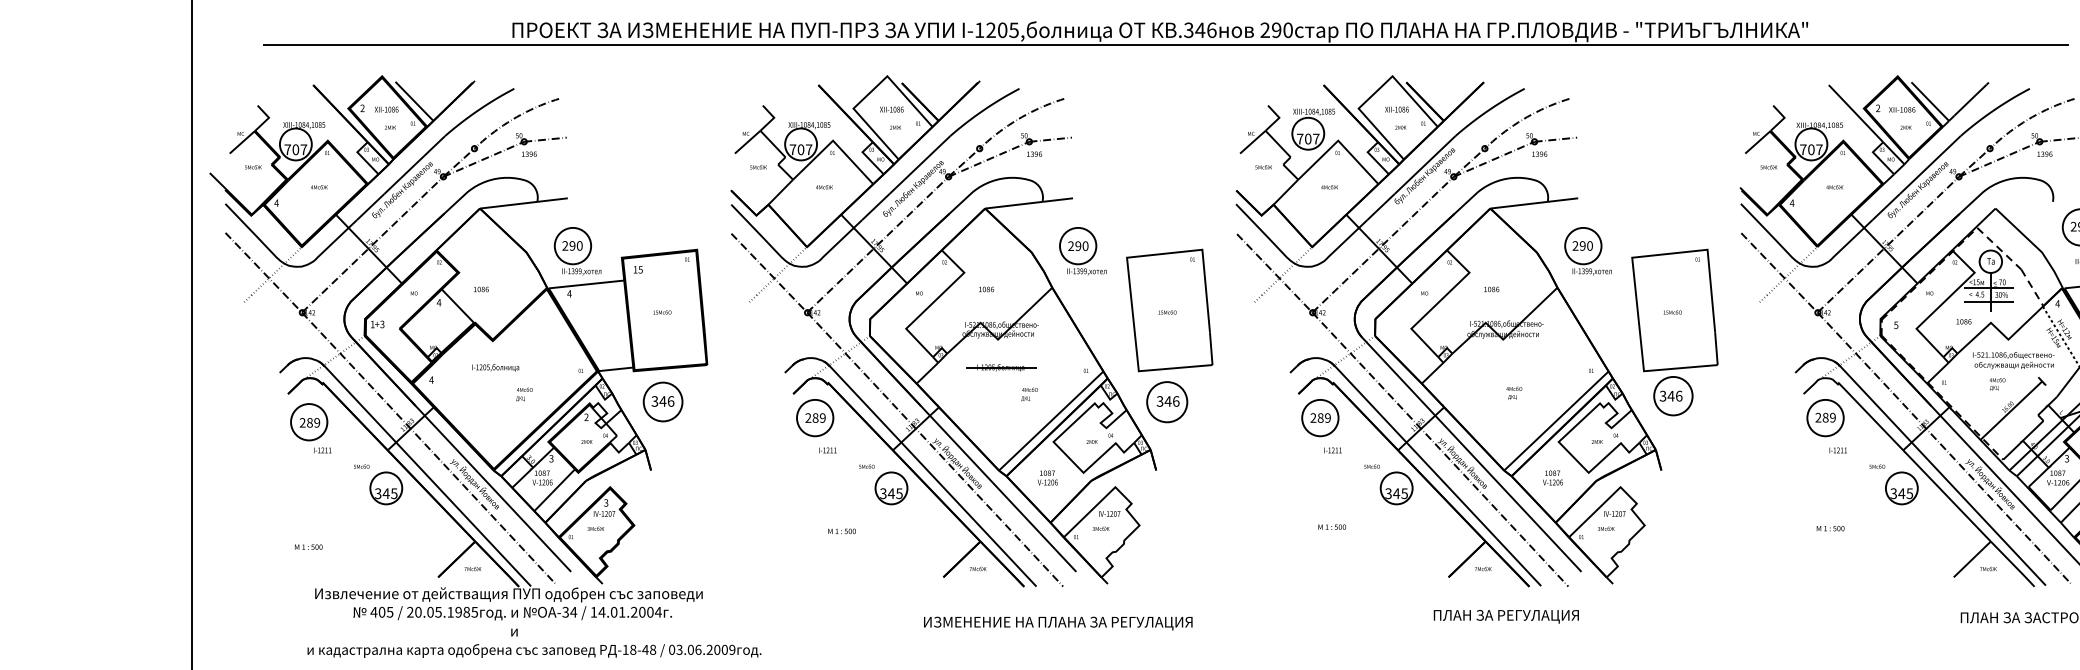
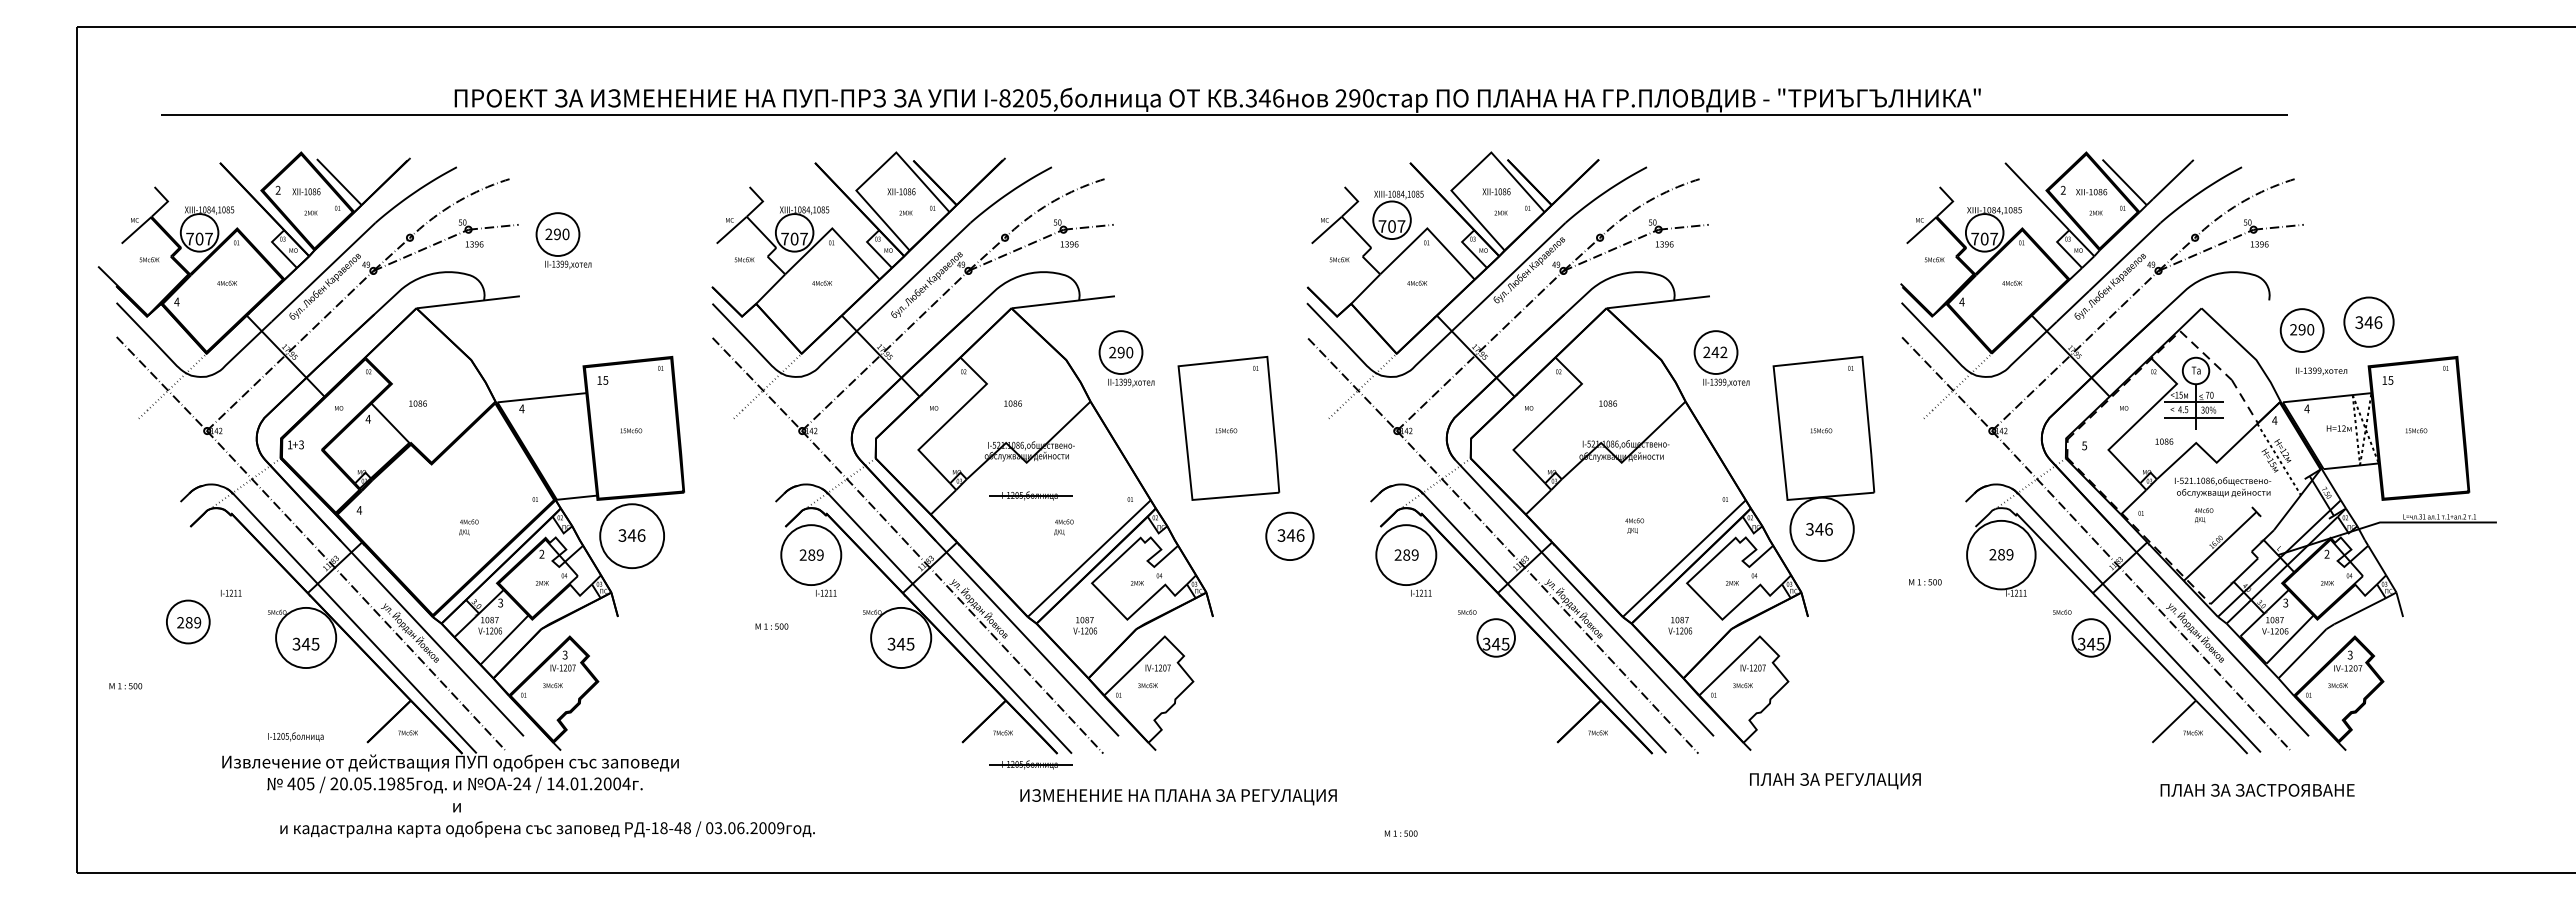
text: (979, 30) -> (1004, 98), I-1205, -> I-8205,
text: (1586, 246) -> (1719, 352), 290 -> 242
part: (577, 251) -> (563, 240), moved
text: (495, 367) -> (295, 736), moved
circle: (1672, 395) -> (1821, 528), size x1.4
part: (1166, 401) -> (1289, 535), moved
circle: (663, 402) -> (632, 536), size x1.4
circle: (814, 417) -> (810, 554), size x1.4
circle: (1319, 417) -> (1405, 554), size x1.4
circle: (1824, 417) -> (2000, 554), size x1.6
part: (309, 421) -> (188, 621), moved
circle: (385, 488) -> (305, 637), size x1.6
circle: (890, 488) -> (900, 637), size x1.6
text: (1331, 527) -> (1400, 833), moved
text: (1830, 528) -> (1925, 582), moved
text: (841, 531) -> (771, 626), moved
text: (308, 547) -> (125, 686), moved
part: (1001, 595) -> (1030, 764), added
text: (565, 612) -> (517, 784), -34 -> -24
text: (1506, 617) -> (1835, 781), moved
text: (1058, 623) -> (1178, 797), moved
text: (534, 651) -> (547, 829), moved

